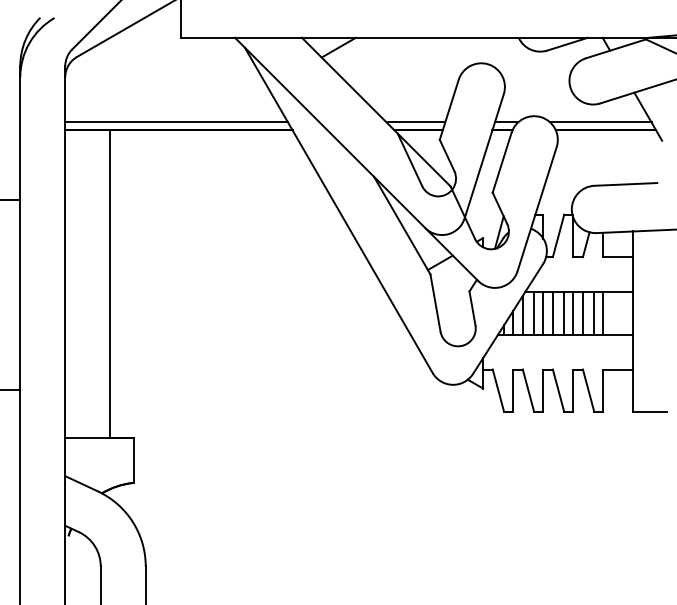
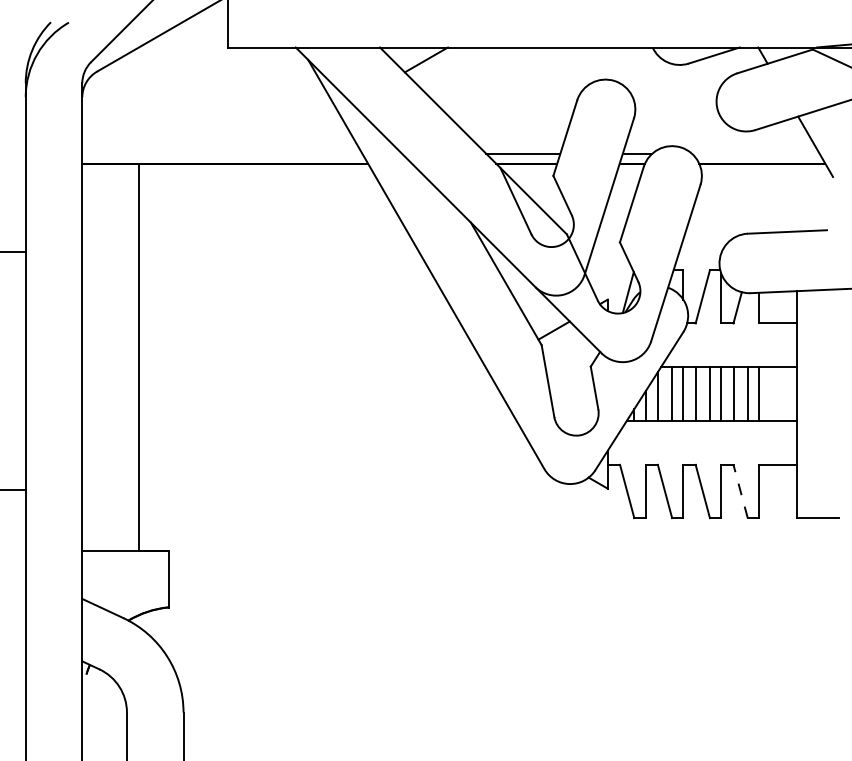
line: (176, 122) -> (222, 154), removed
line: (600, 122) -> (755, 154), removed
line: (588, 390) -> (740, 491), solid -> dashed

